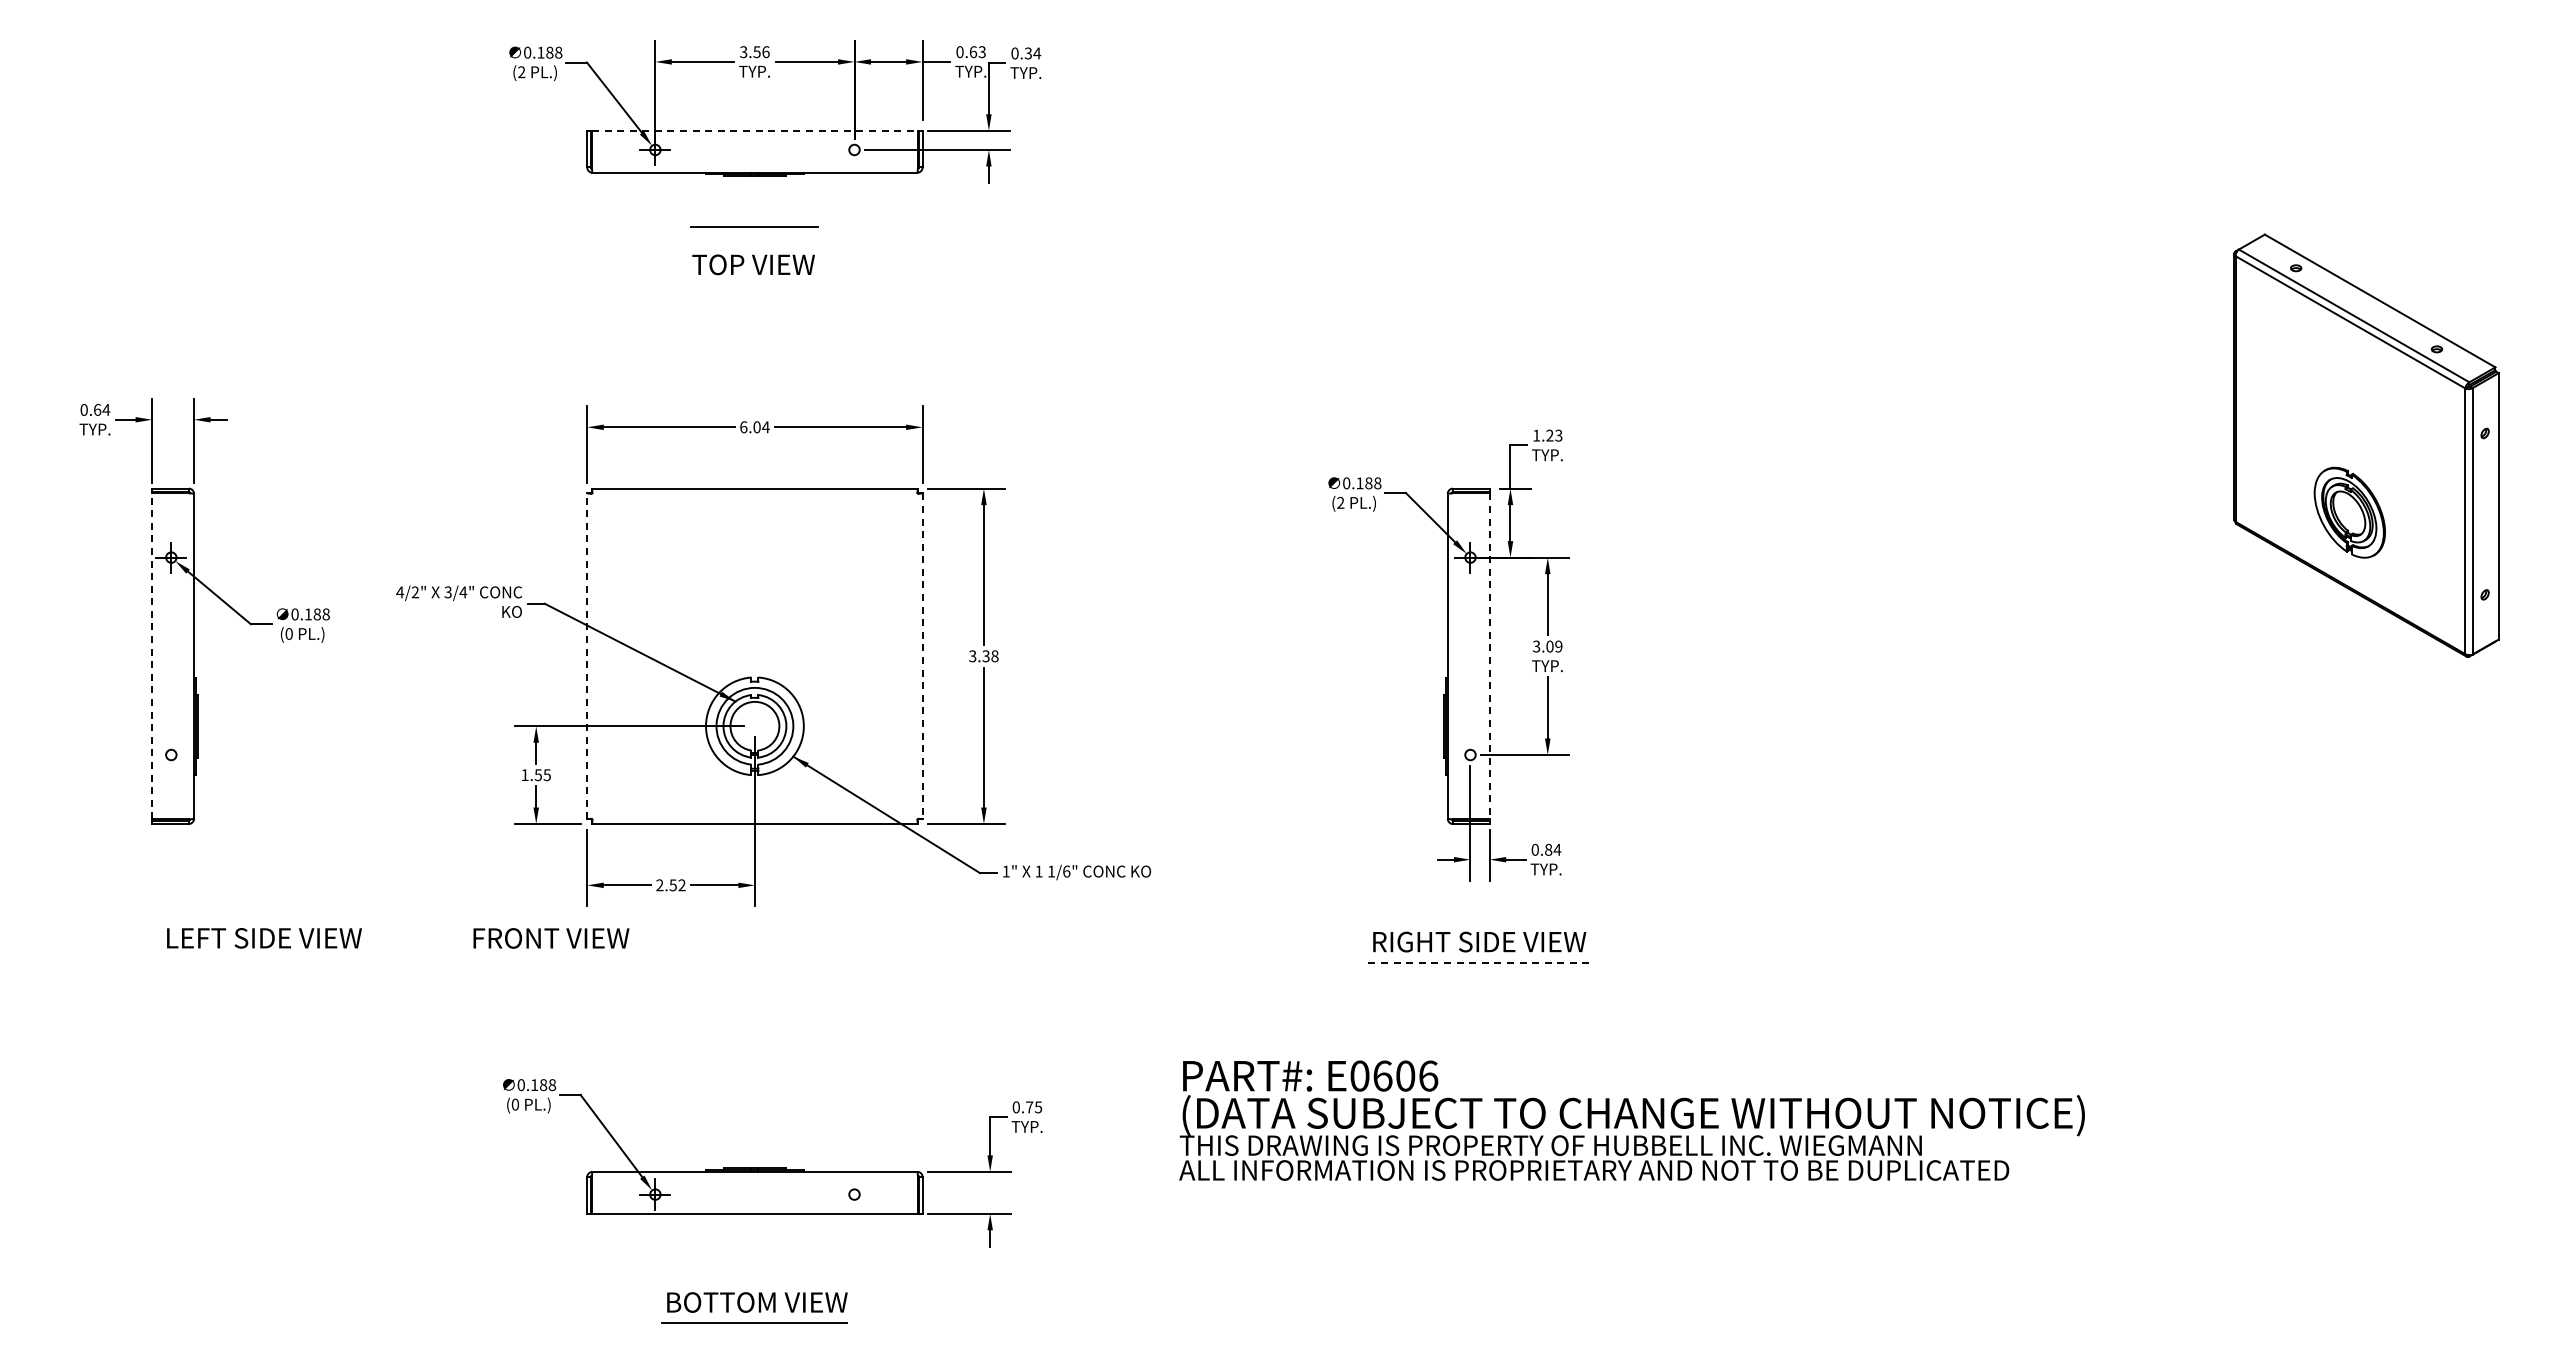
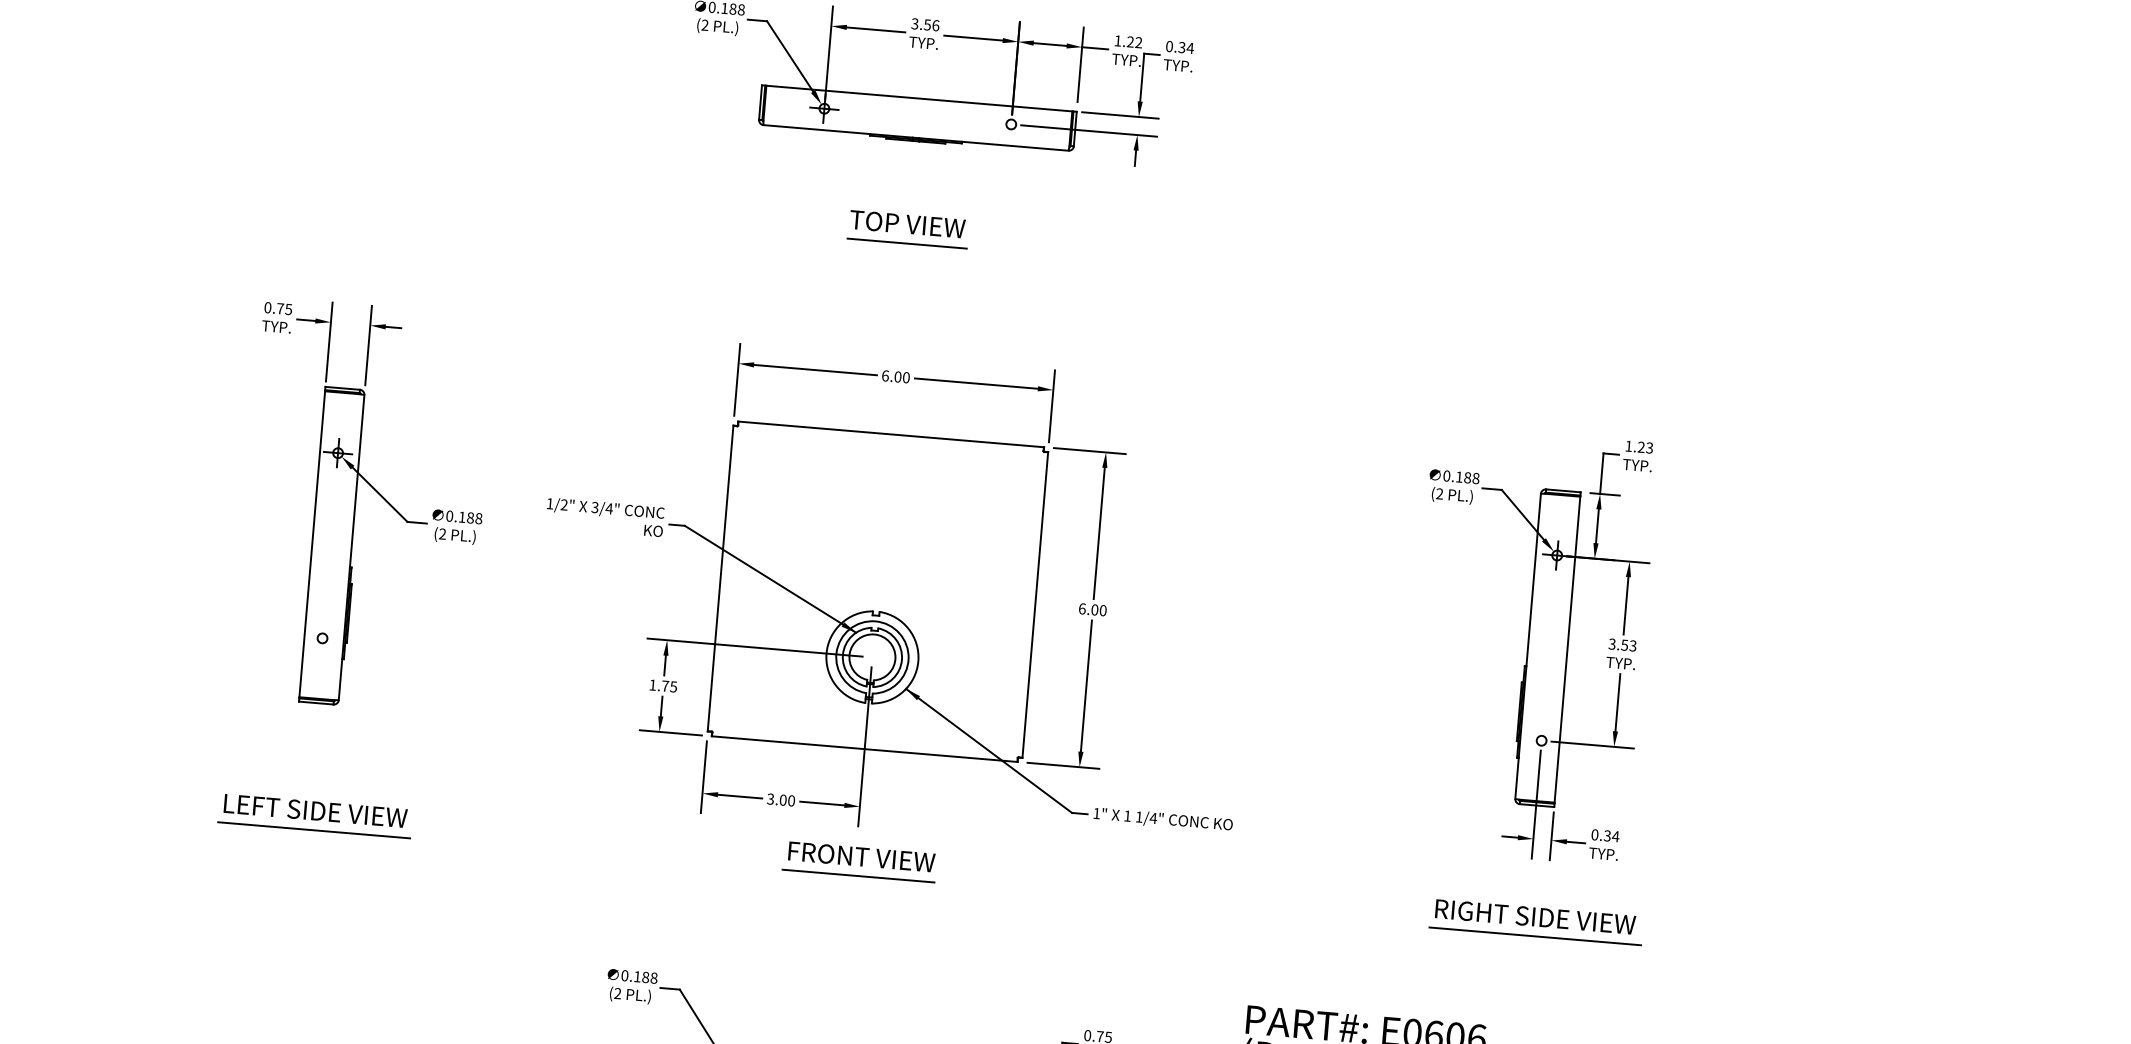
text: (970, 52) -> (1127, 42), 0.63 -> 1.22
line: (754, 130) -> (918, 98), dashed -> solid
line: (754, 226) -> (906, 242), moved
text: (102, 409) -> (285, 308), 0.64 -> 0.75
text: (765, 427) -> (905, 377), 6.04 -> 6.00
text: (400, 592) -> (550, 503), 4/2" -> 1/2"
text: (288, 633) -> (442, 533), (0 -> (2
text: (1554, 646) -> (1629, 645), 3.09 -> 3.53
line: (152, 656) -> (312, 544), dashed -> solid
line: (587, 656) -> (720, 578), dashed -> solid
line: (922, 656) -> (1035, 605), dashed -> solid
text: (983, 656) -> (1092, 609), 3.38 -> 6.00
line: (1489, 656) -> (1567, 649), dashed -> solid
text: (538, 775) -> (665, 686), 1.55 -> 1.75
text: (1548, 849) -> (1607, 835), 0.84 -> 0.34
text: (1066, 871) -> (1153, 818), 1/6" -> 1/4"
text: (670, 885) -> (780, 800), 2.52 -> 3.00
text: (264, 938) -> (315, 811), moved
text: (551, 938) -> (861, 857), moved
line: (179, 958) -> (314, 829), added
line: (759, 958) -> (858, 875), added
line: (1481, 962) -> (1535, 936), dashed -> solid
text: (515, 1104) -> (617, 993), (0 -> (2

